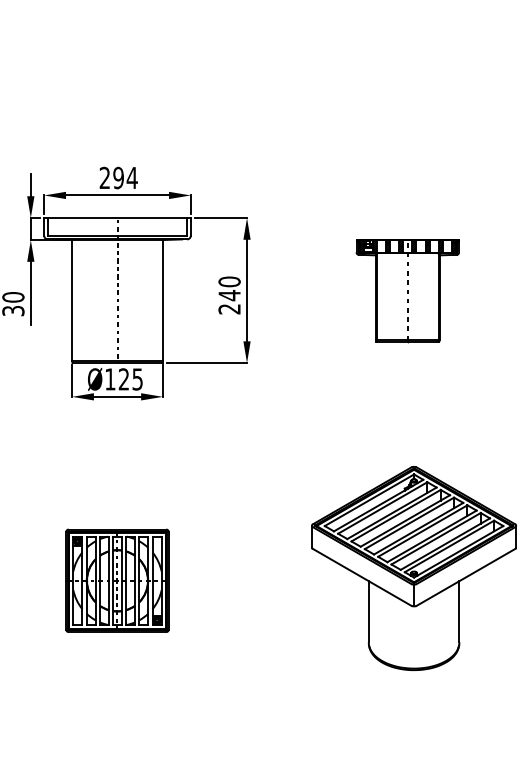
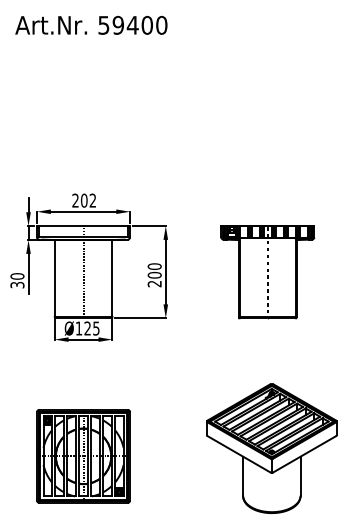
text: (125, 177) -> (88, 200), 294 -> 202
part: (407, 291) -> (267, 272), size x1.43
text: (229, 294) -> (154, 274), 240 -> 200
part: (117, 580) -> (83, 456), size x1.43

